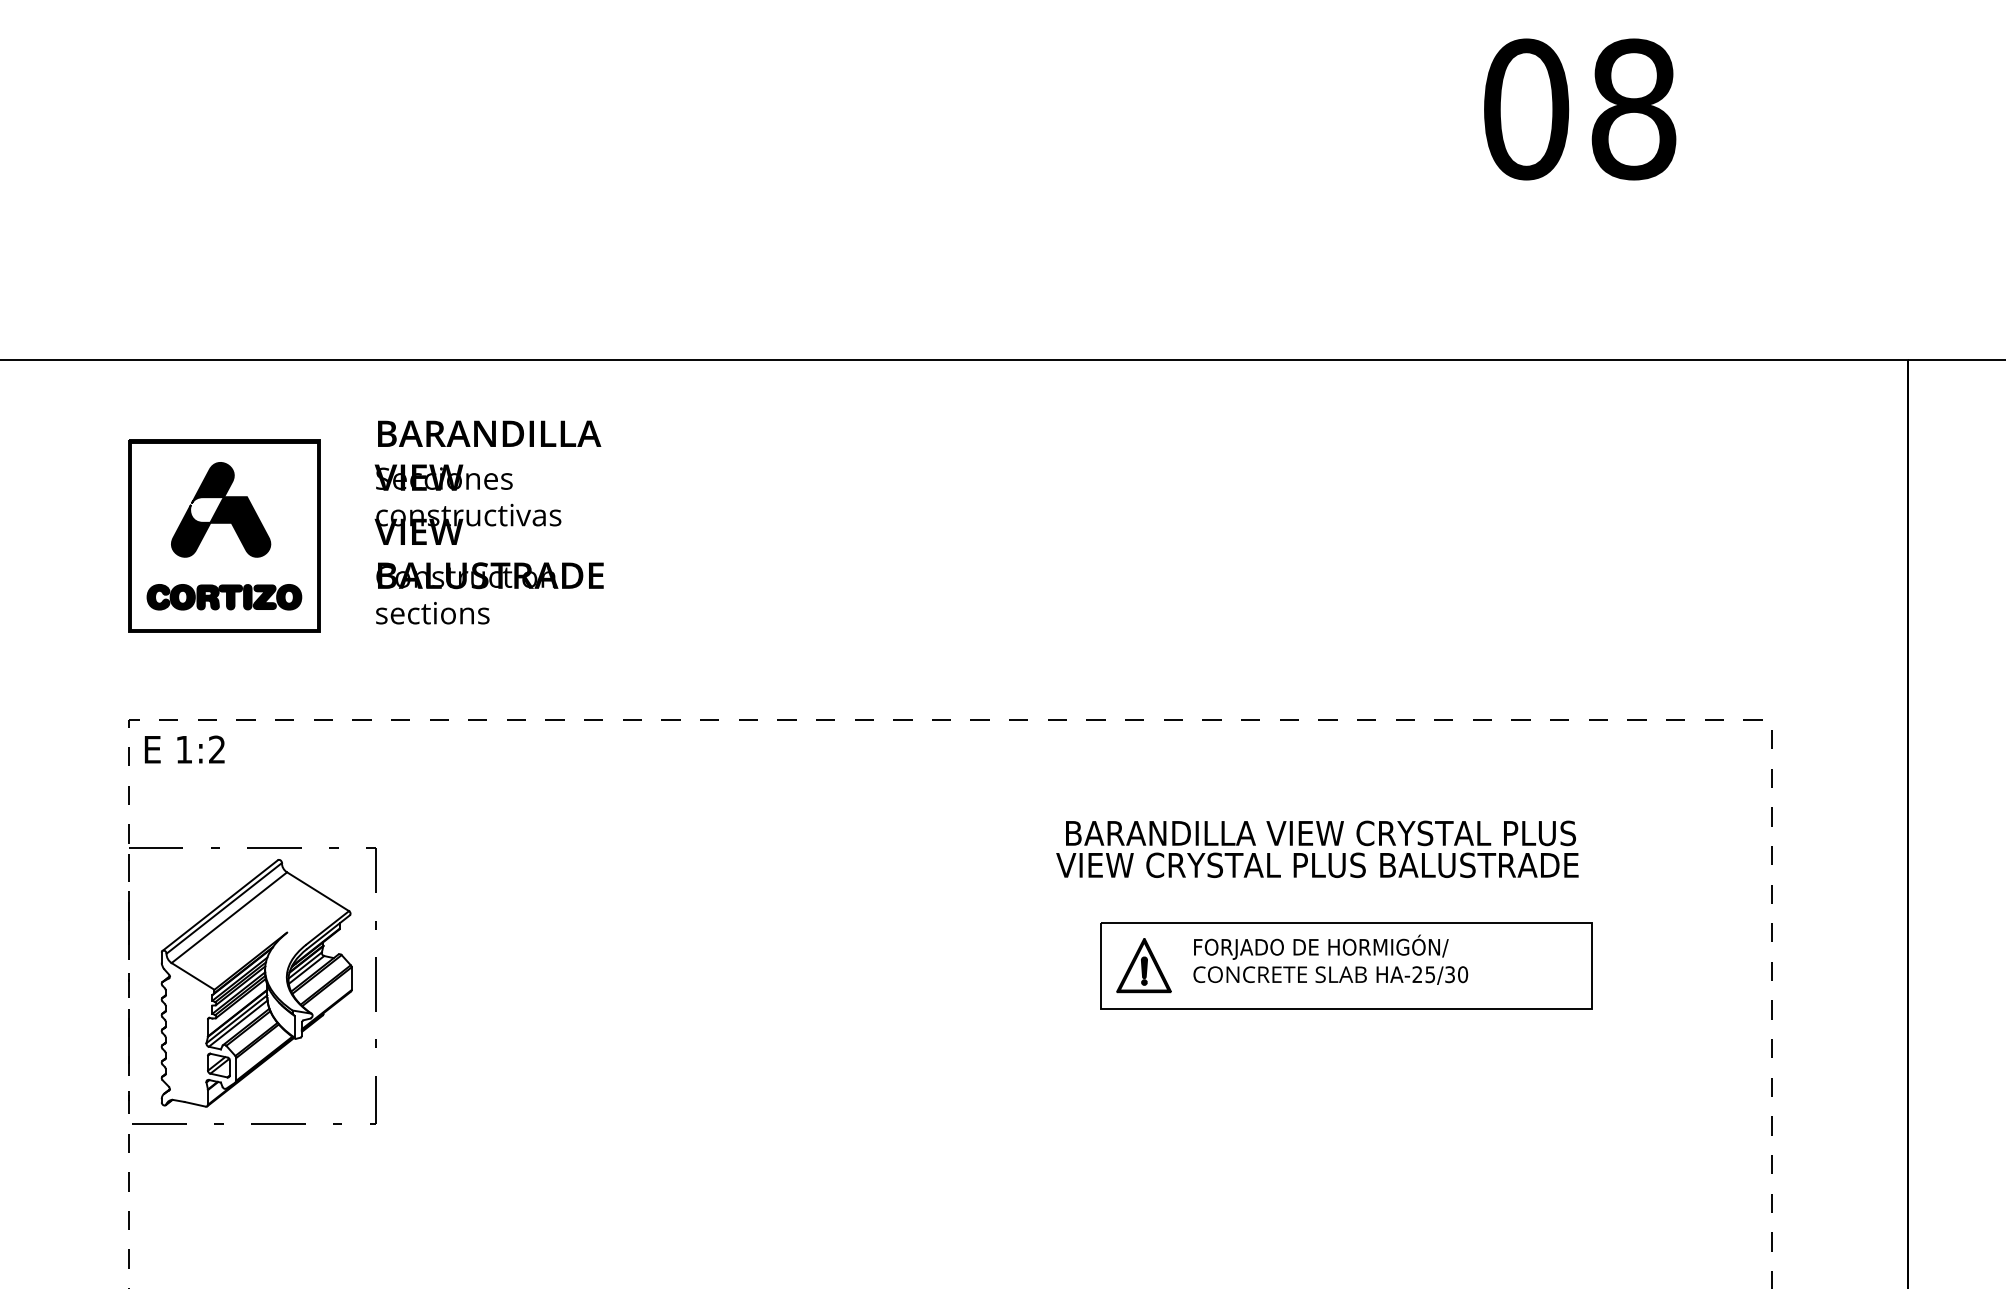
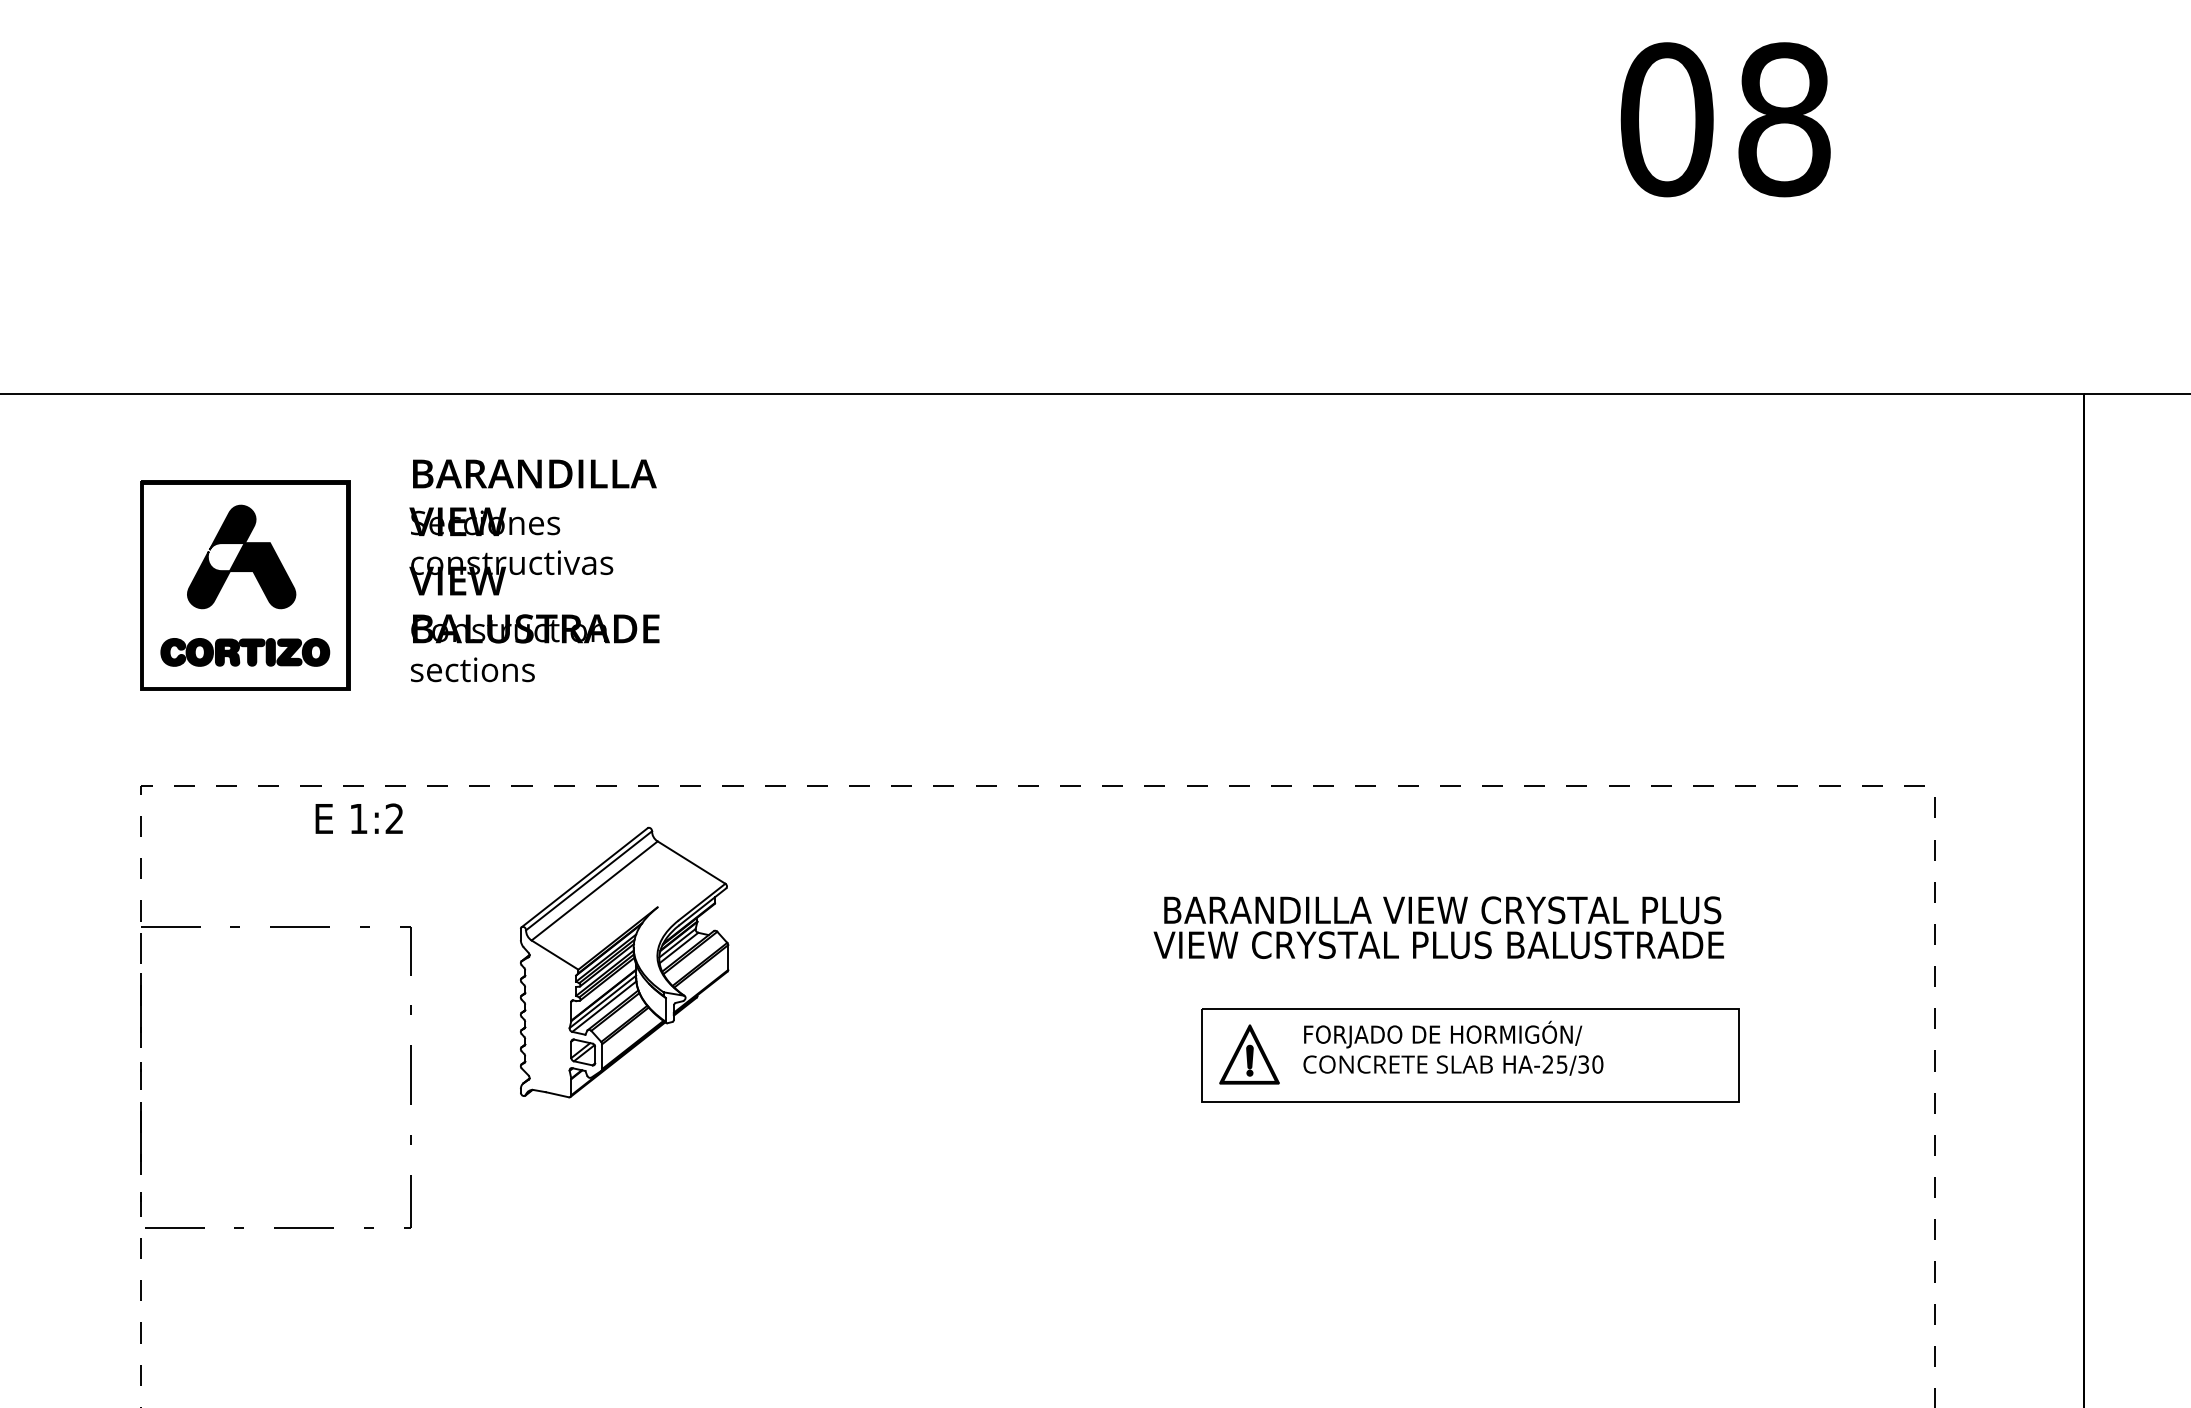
text: (184, 749) -> (358, 818), moved
part: (256, 983) -> (624, 962), moved

